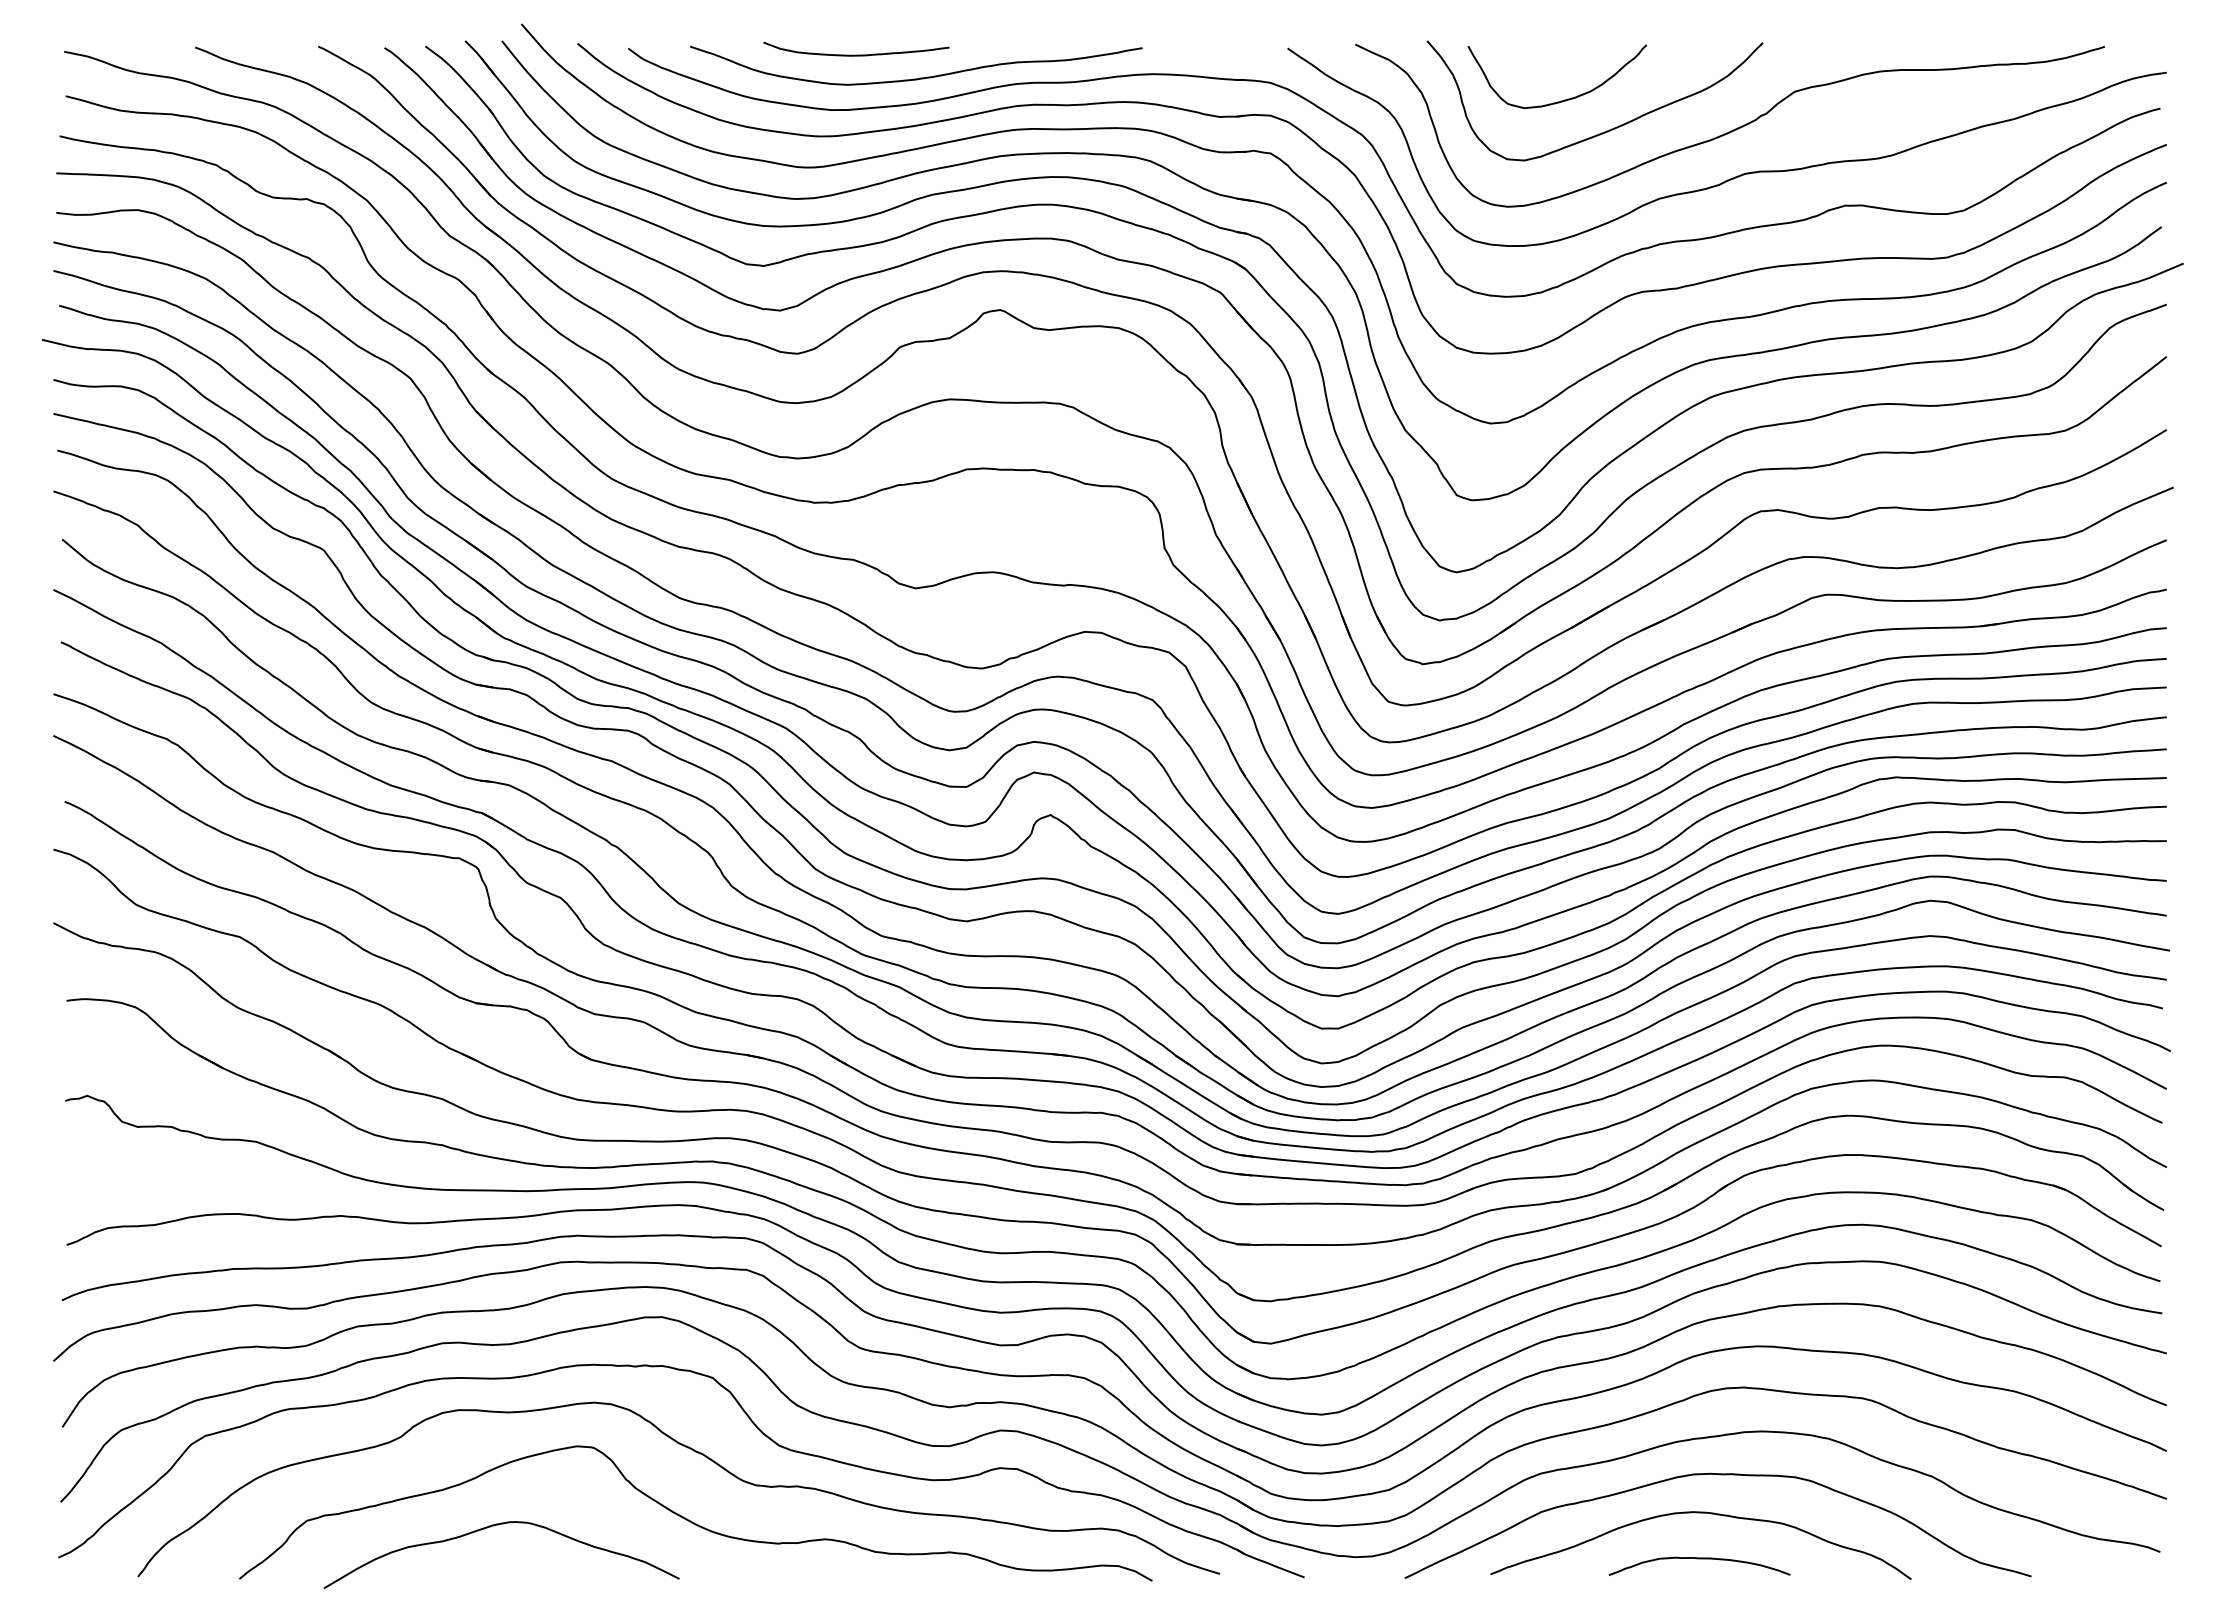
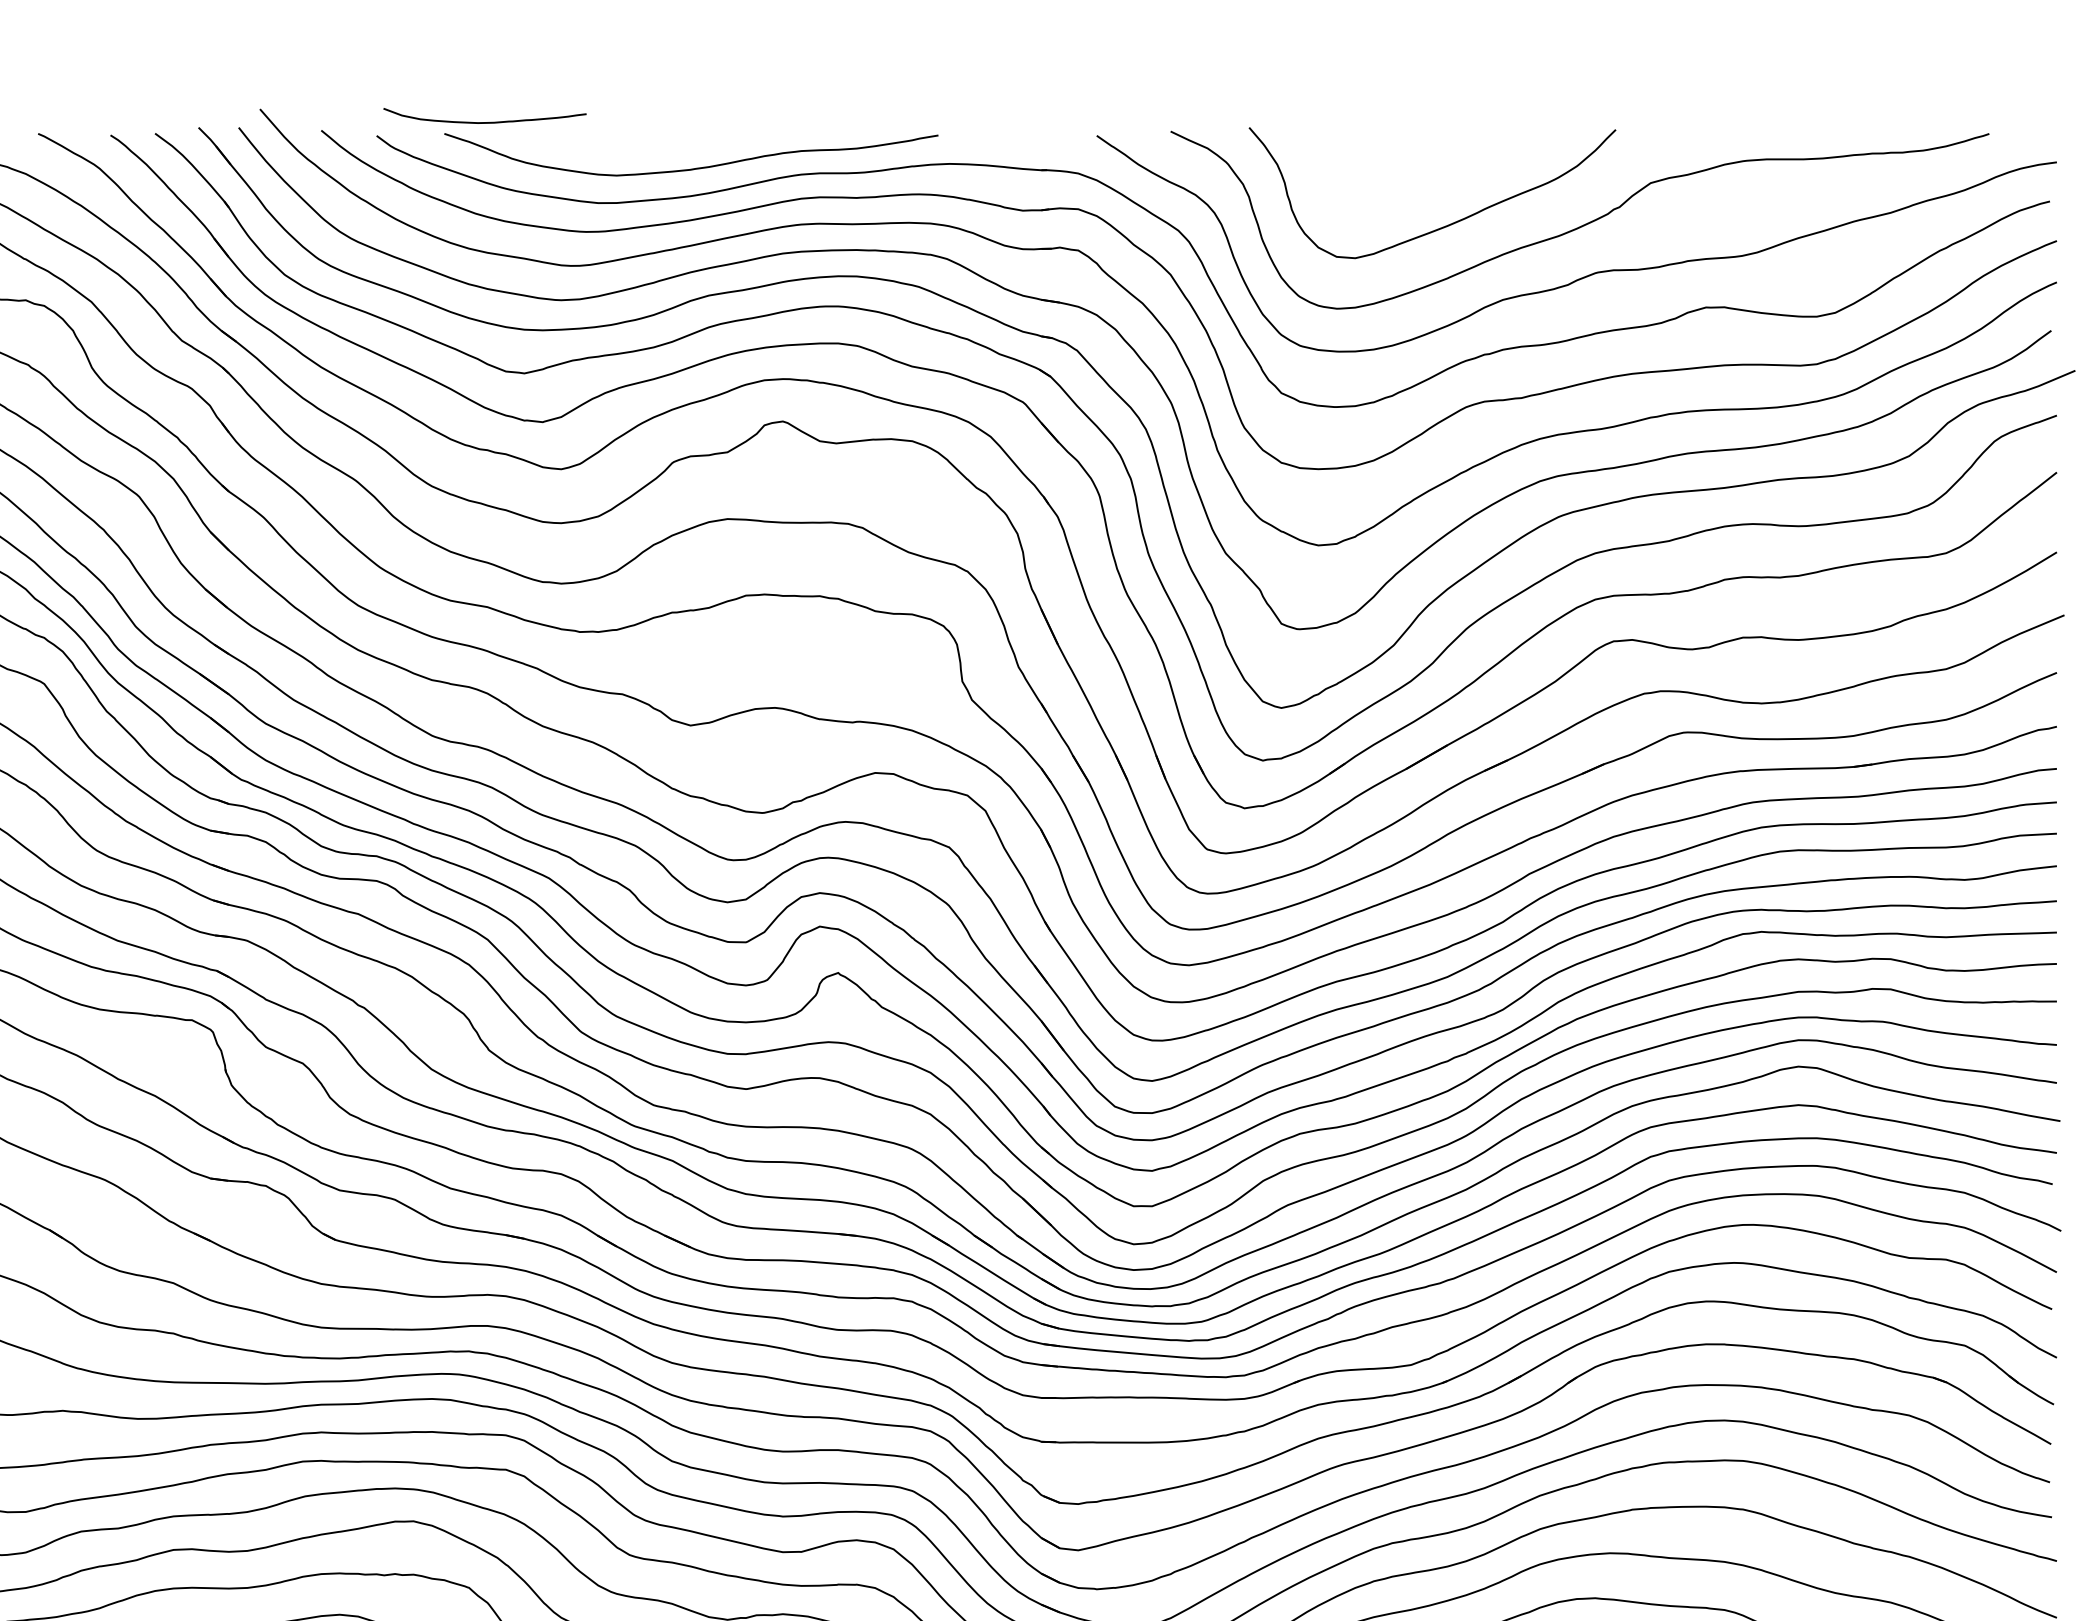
curve: (856, 54) -> (485, 121), moved
curve: (1564, 99) -> (1399, 191), removed

